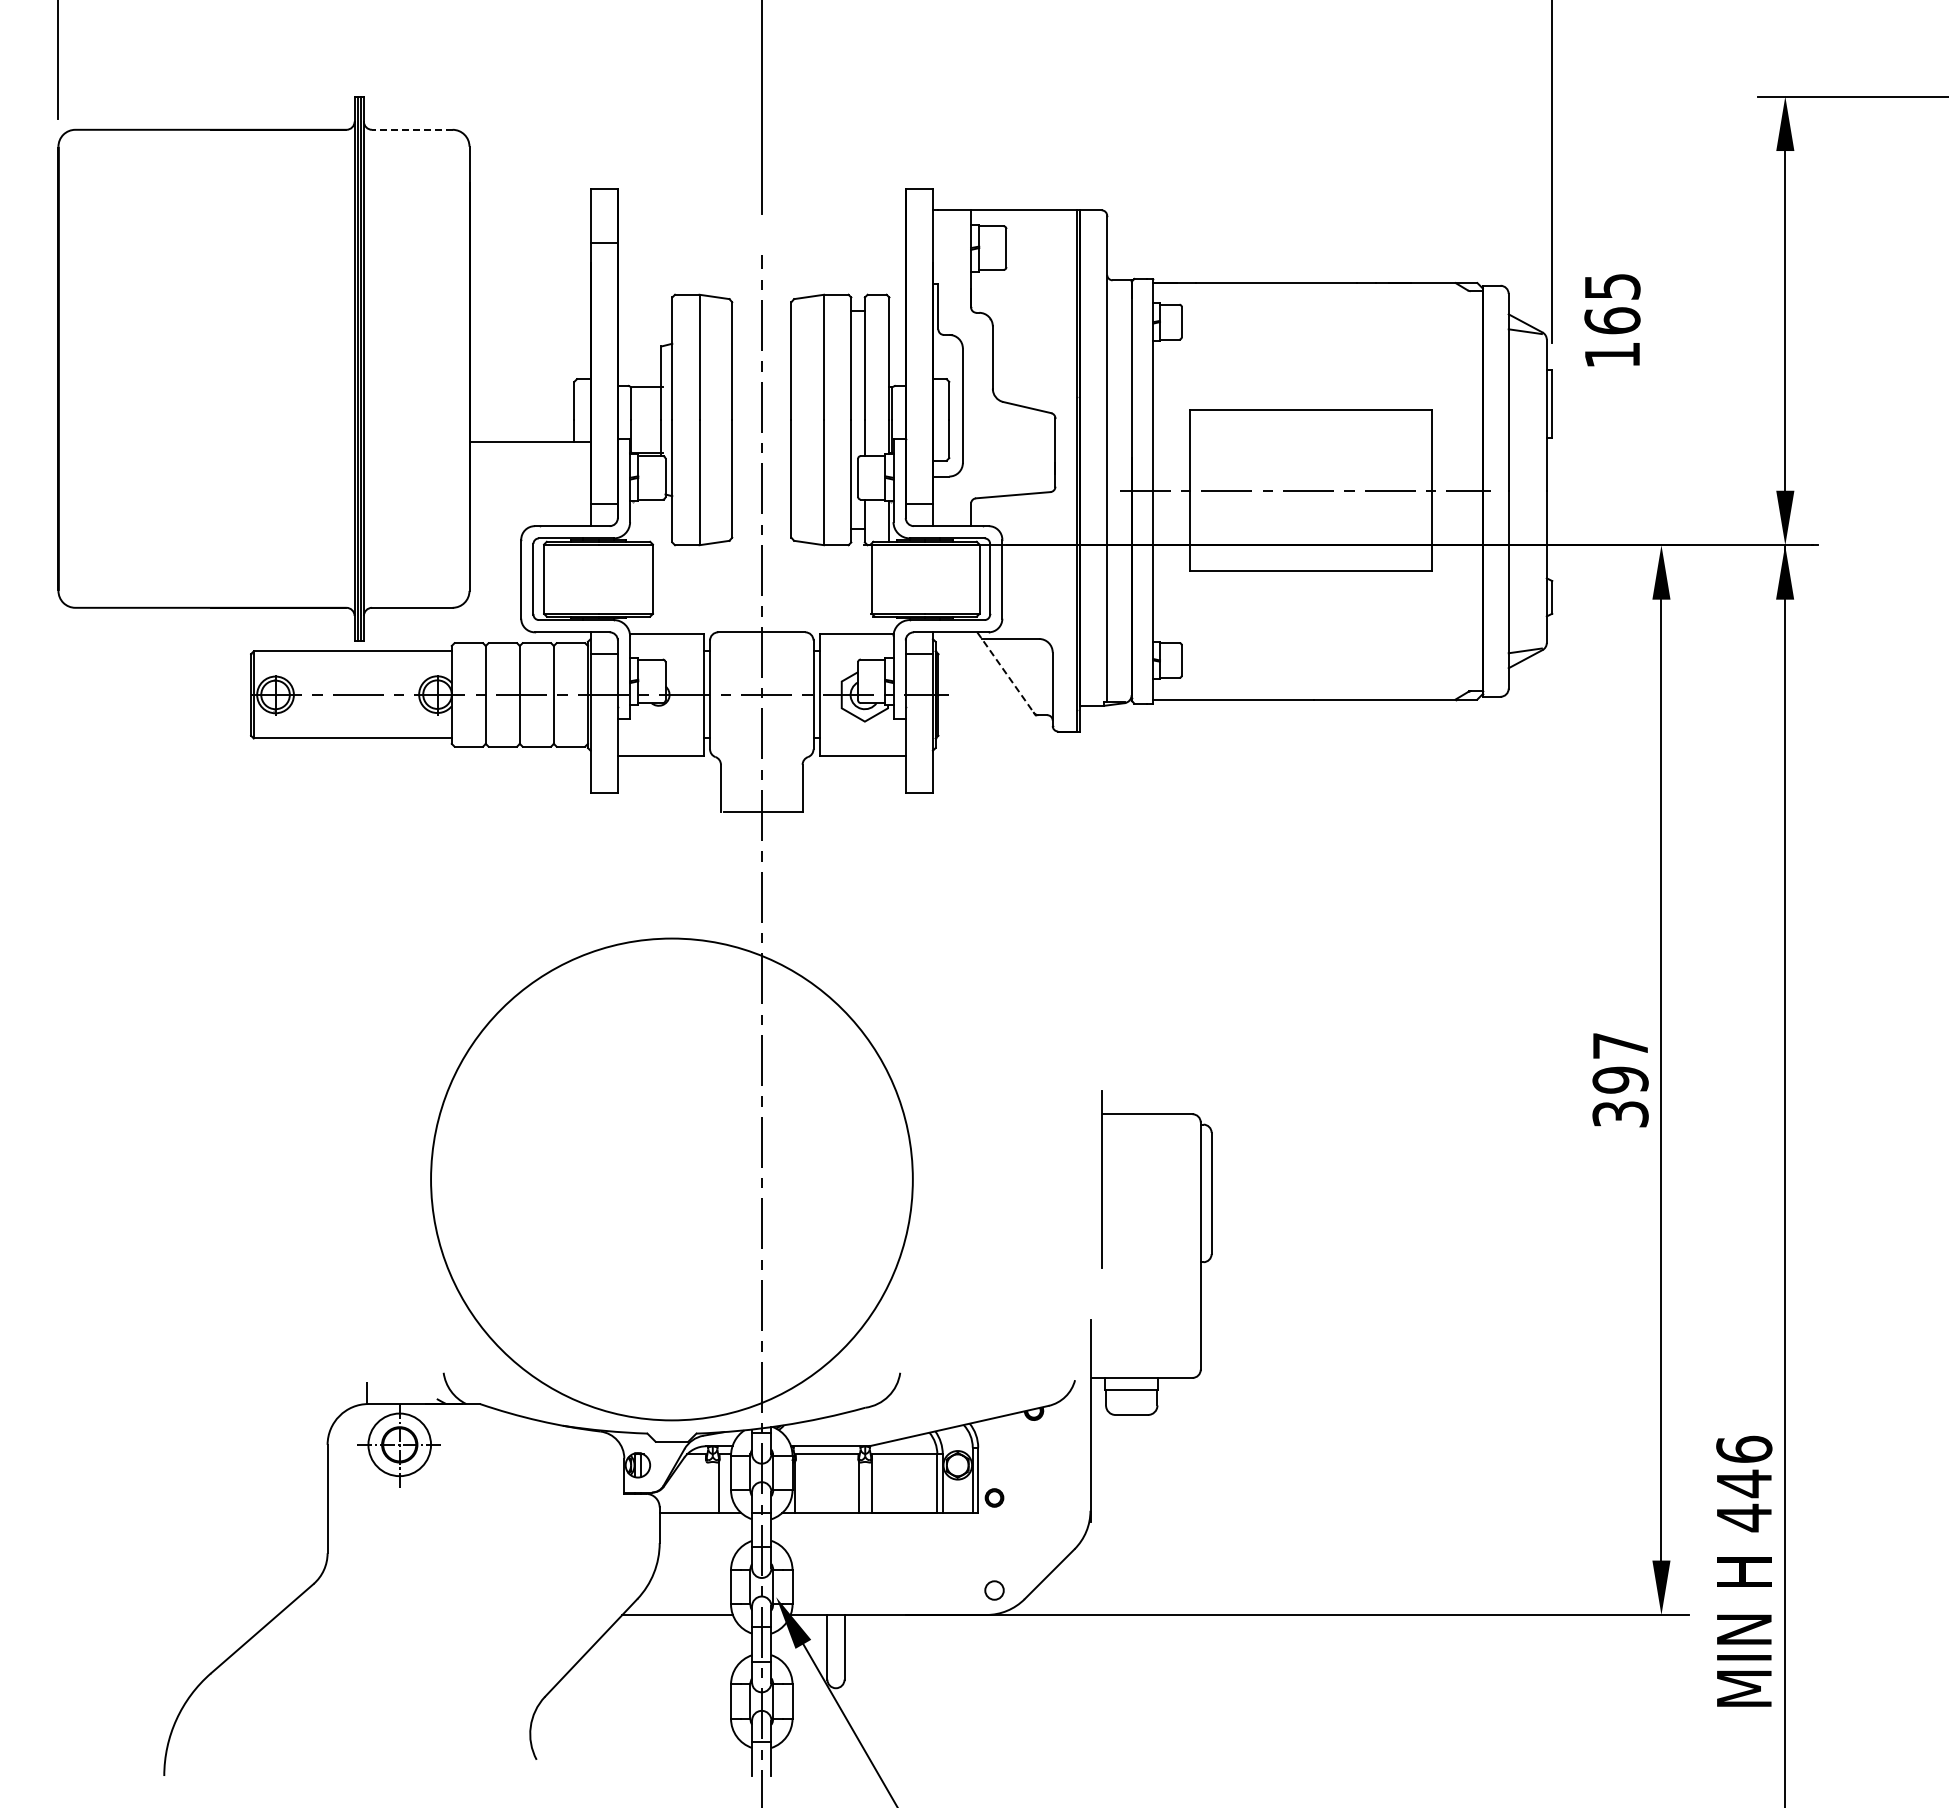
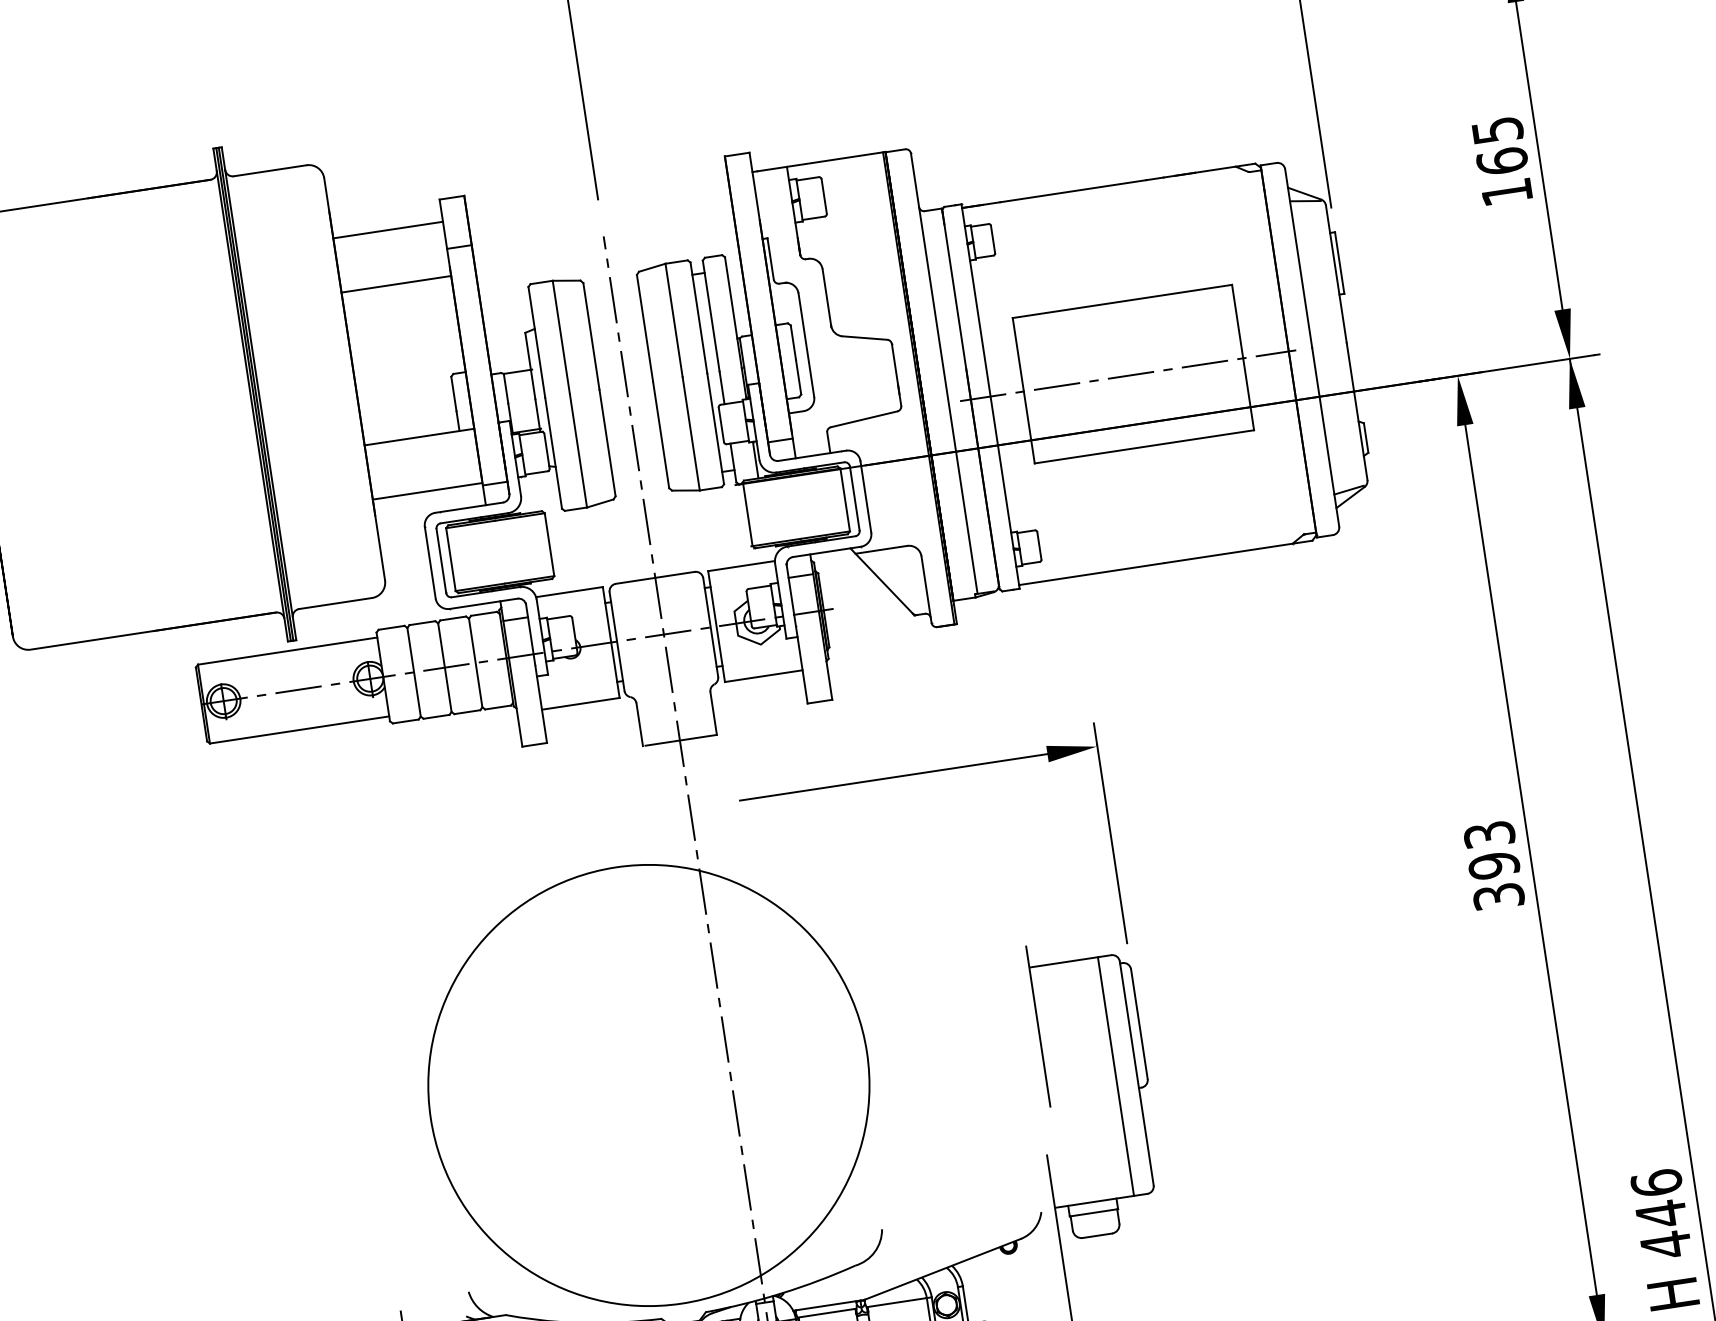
line: (411, 129) -> (269, 170), dashed -> solid
line: (529, 213) -> (387, 230), added
line: (529, 273) -> (395, 284), added
text: (1612, 320) -> (1502, 161), moved
line: (529, 501) -> (427, 491), added
line: (1005, 672) -> (881, 580), dashed -> solid
part: (1014, 887) -> (919, 774), added
text: (1620, 1045) -> (1489, 834), 397 -> 393
line: (1177, 1245) -> (1115, 1076), added

